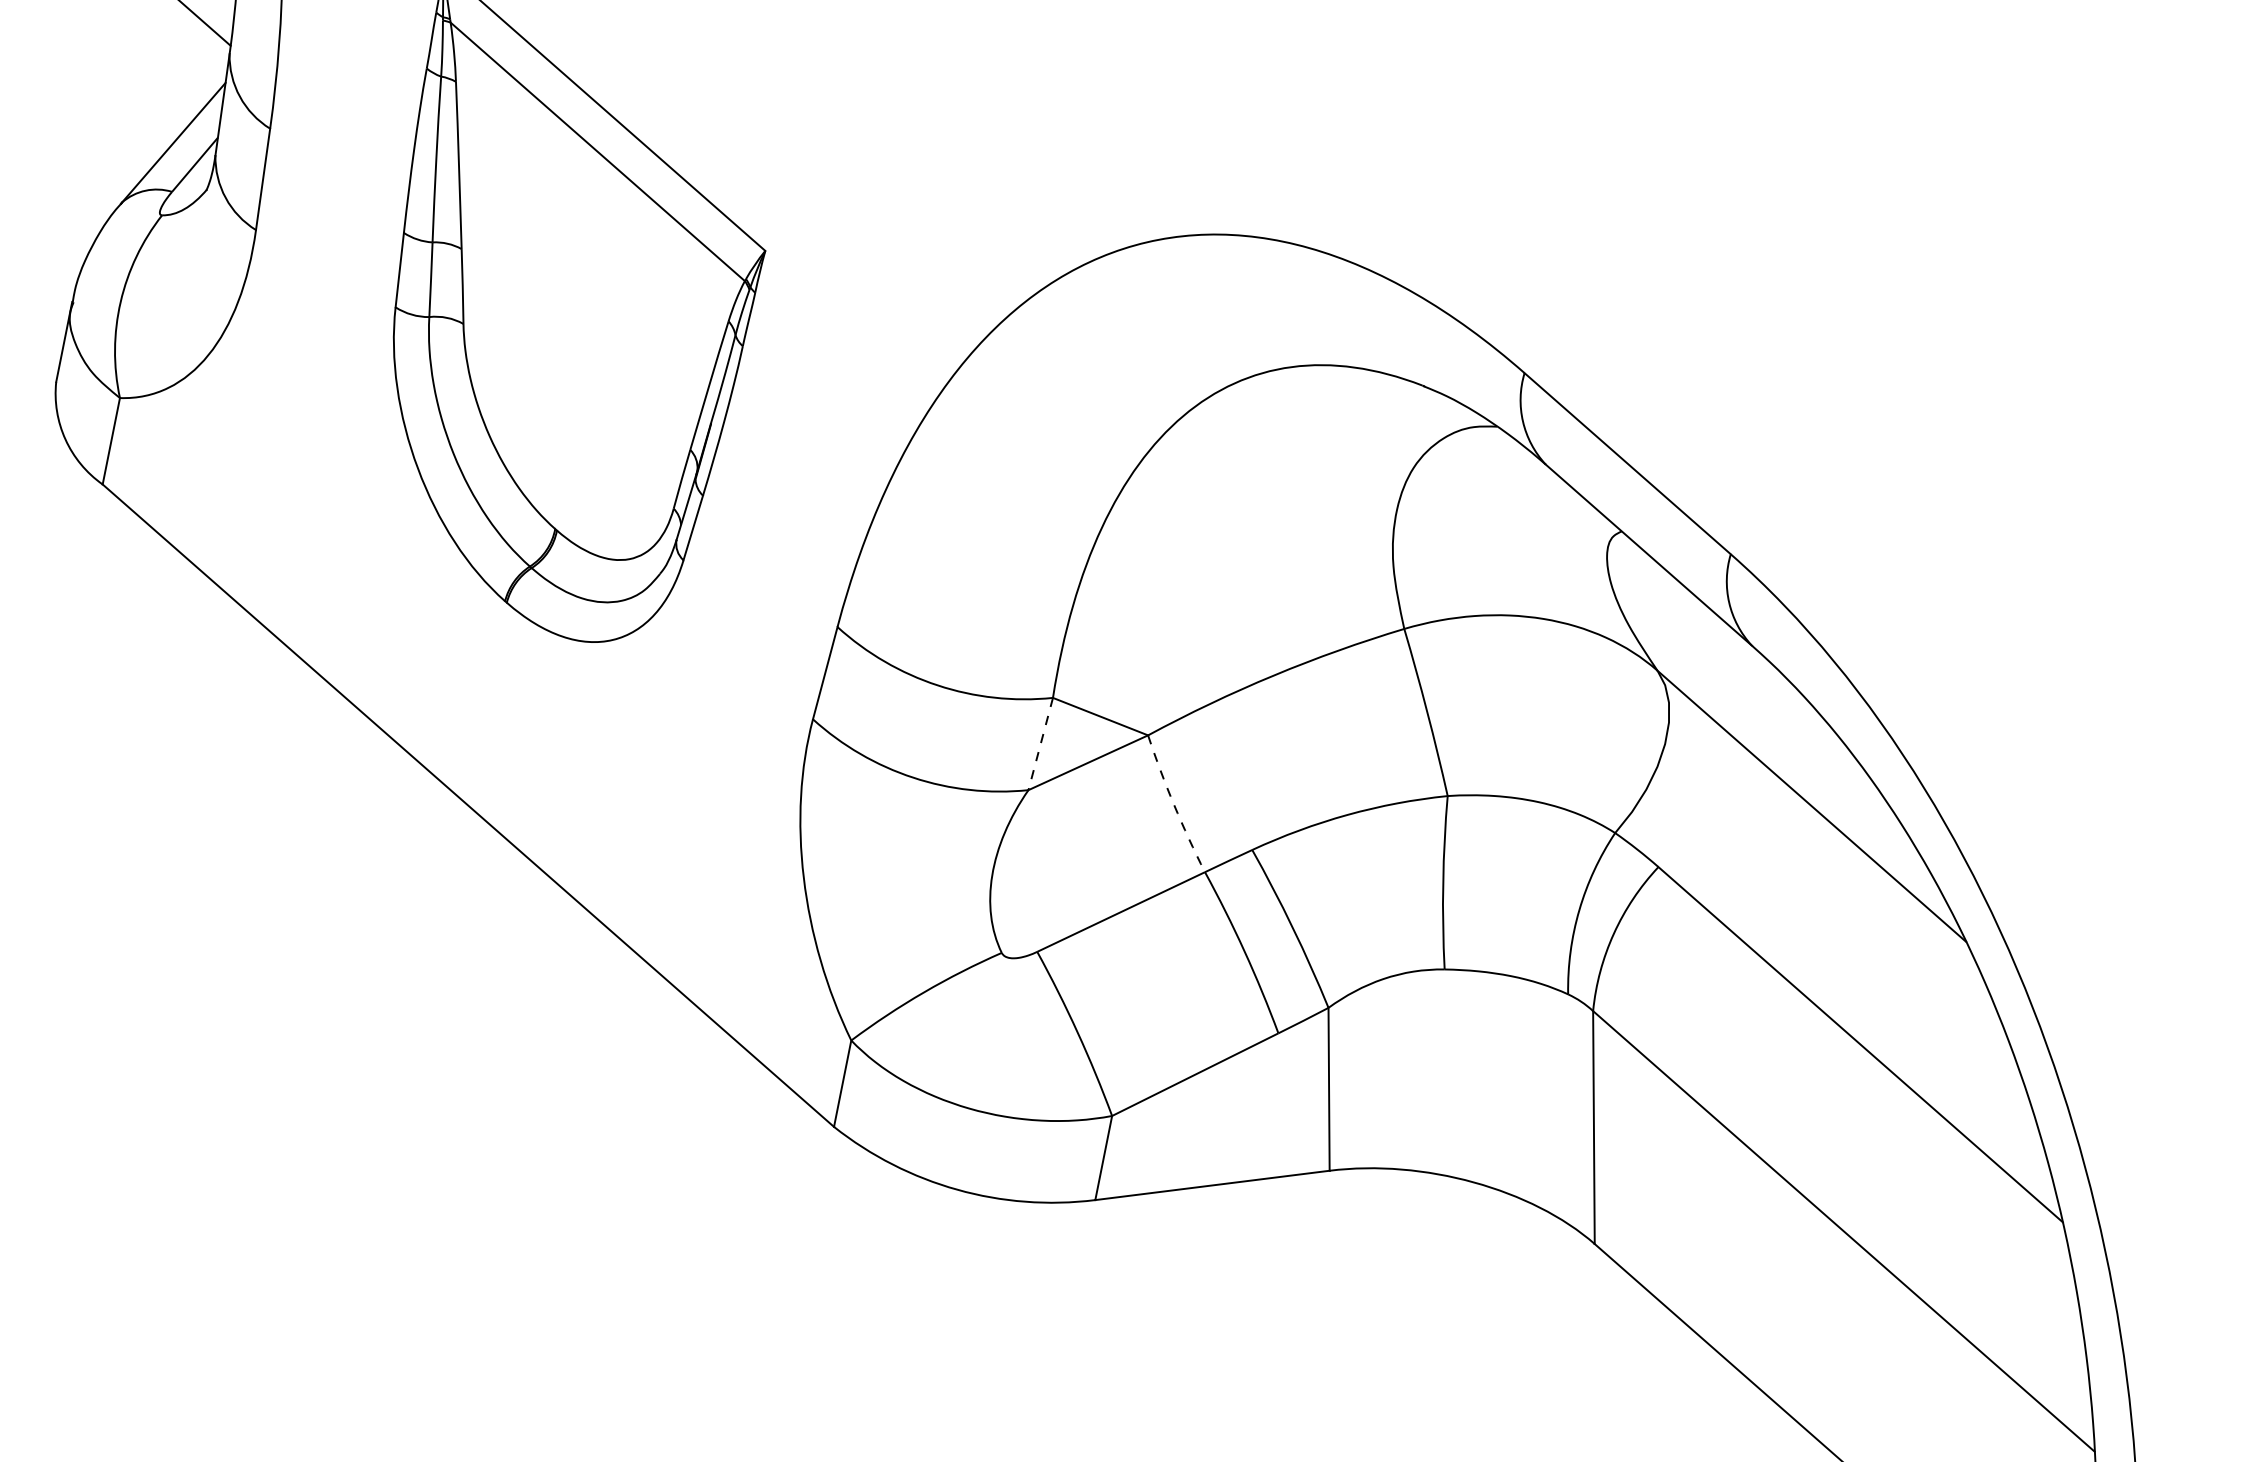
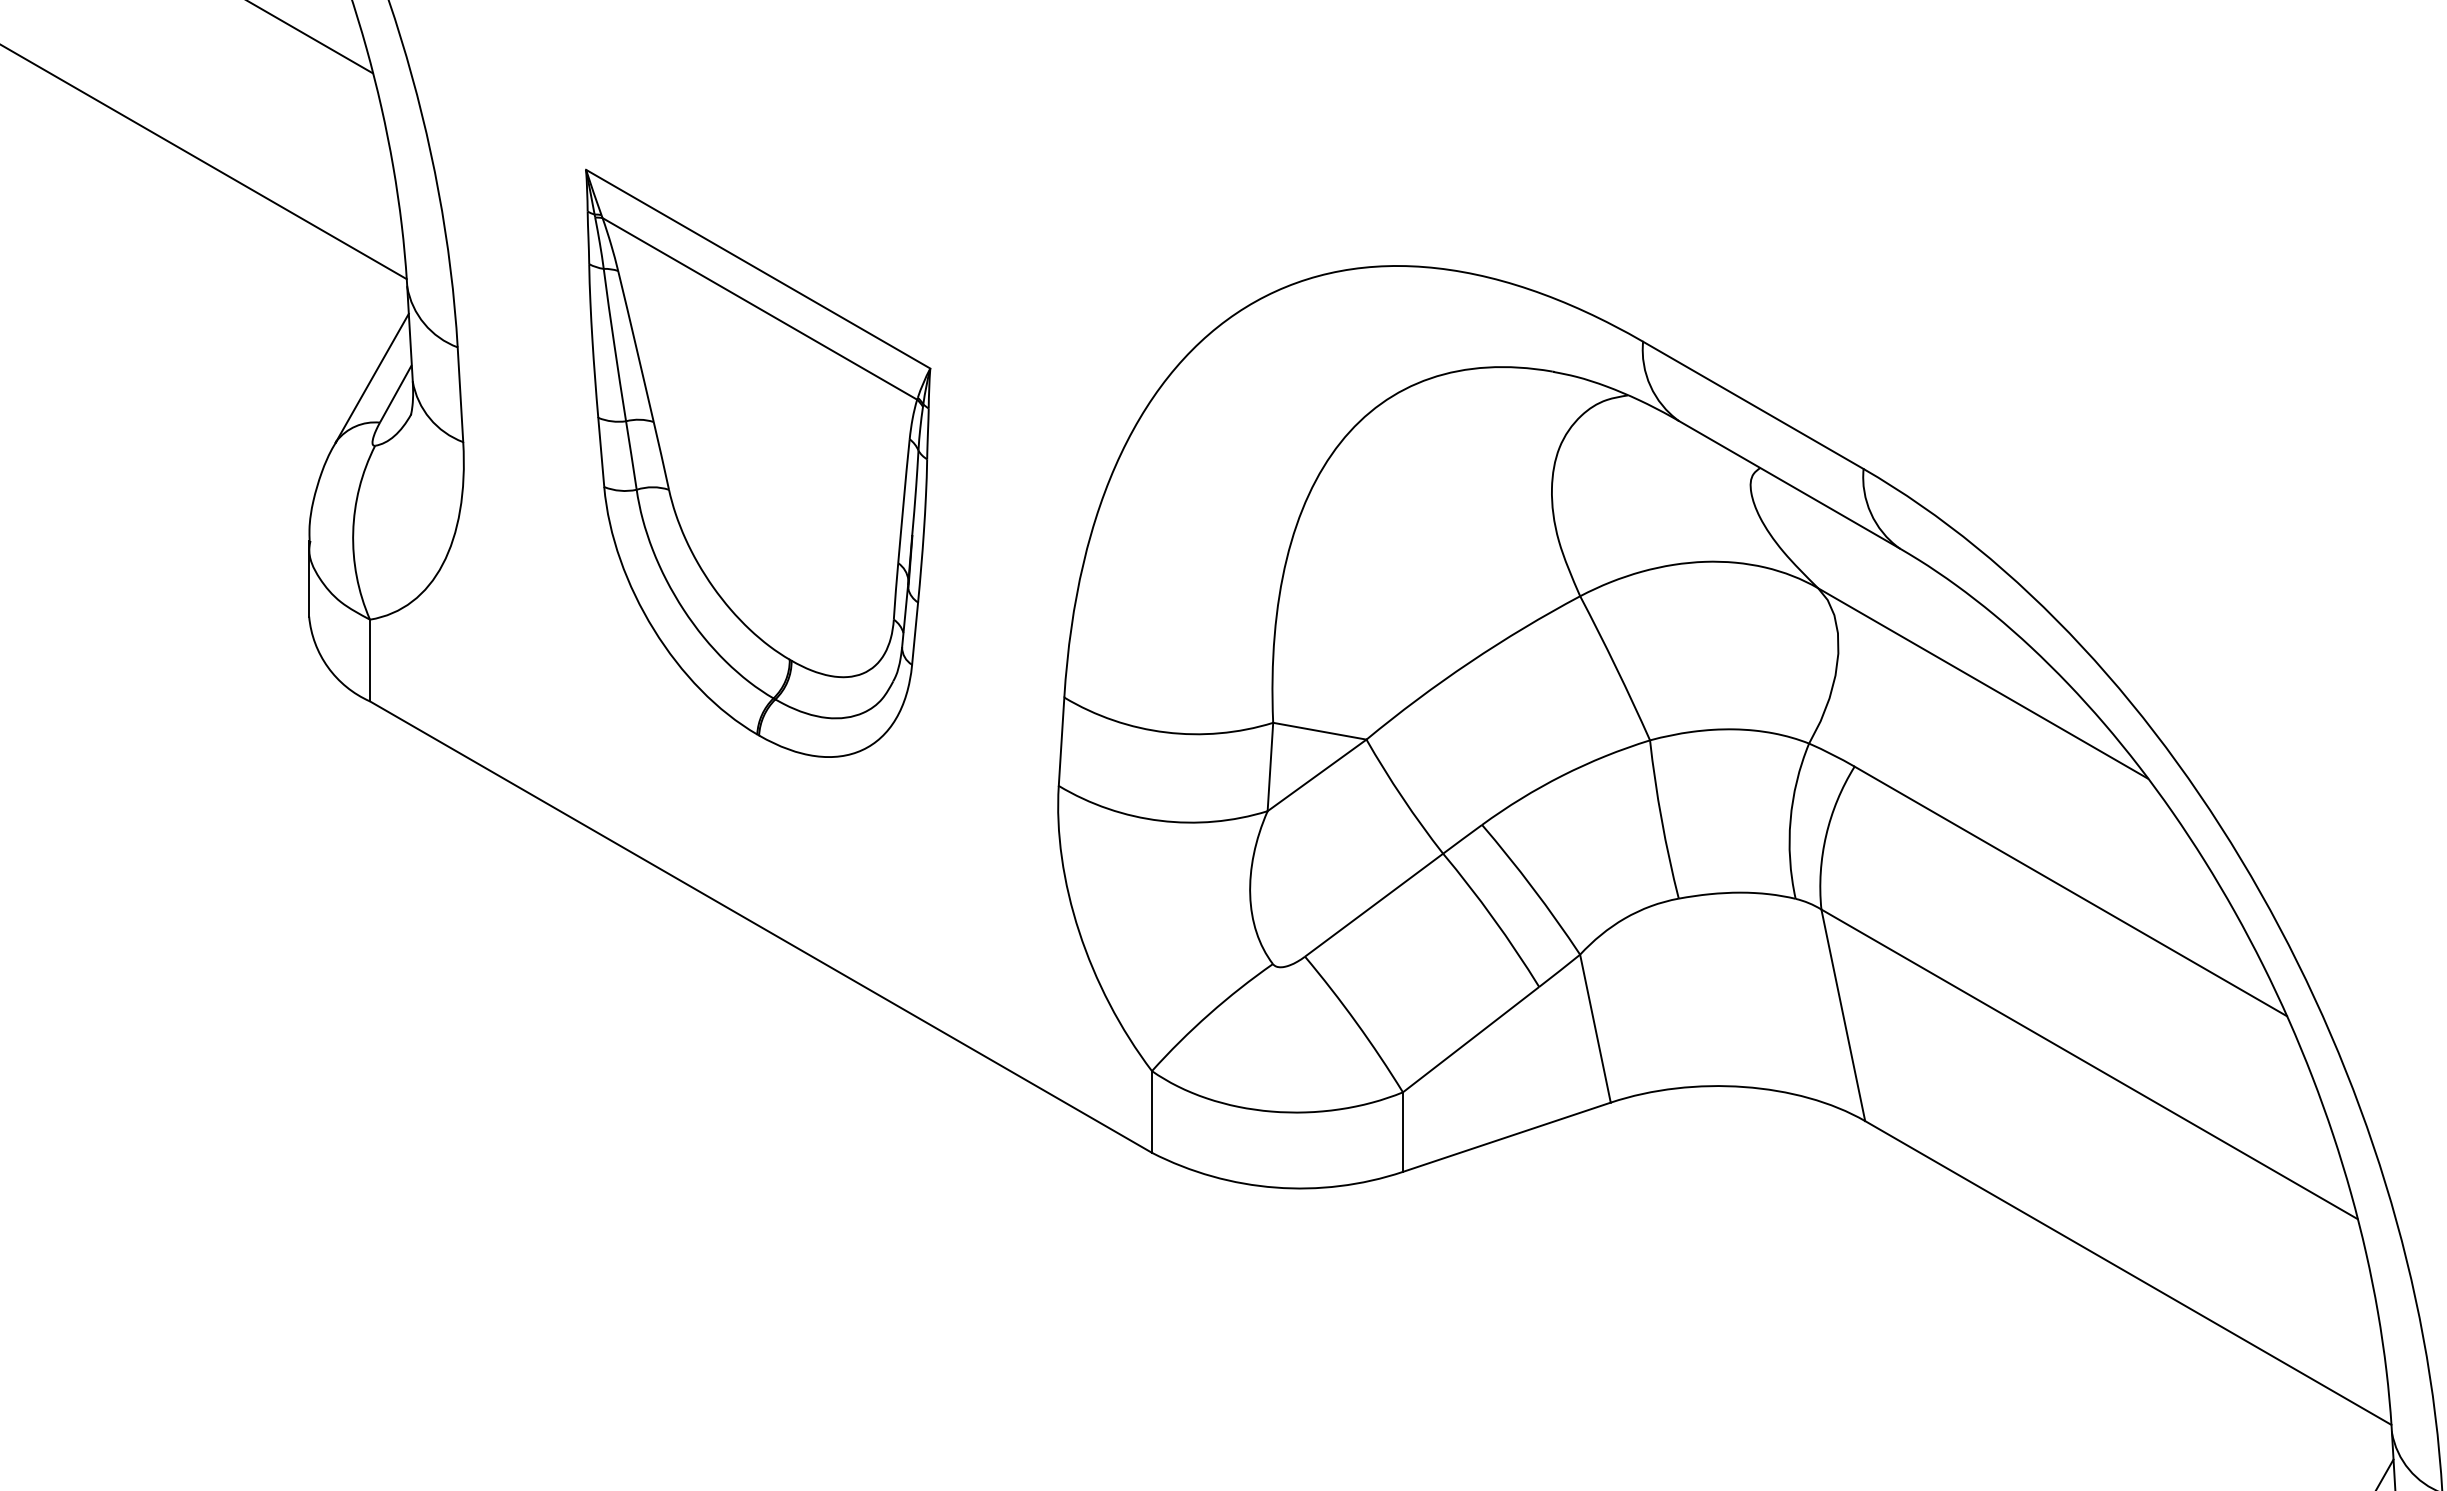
line: (1040, 744) -> (1270, 767), dashed -> solid
arc: (1173, 805) -> (1402, 798), dashed -> solid

